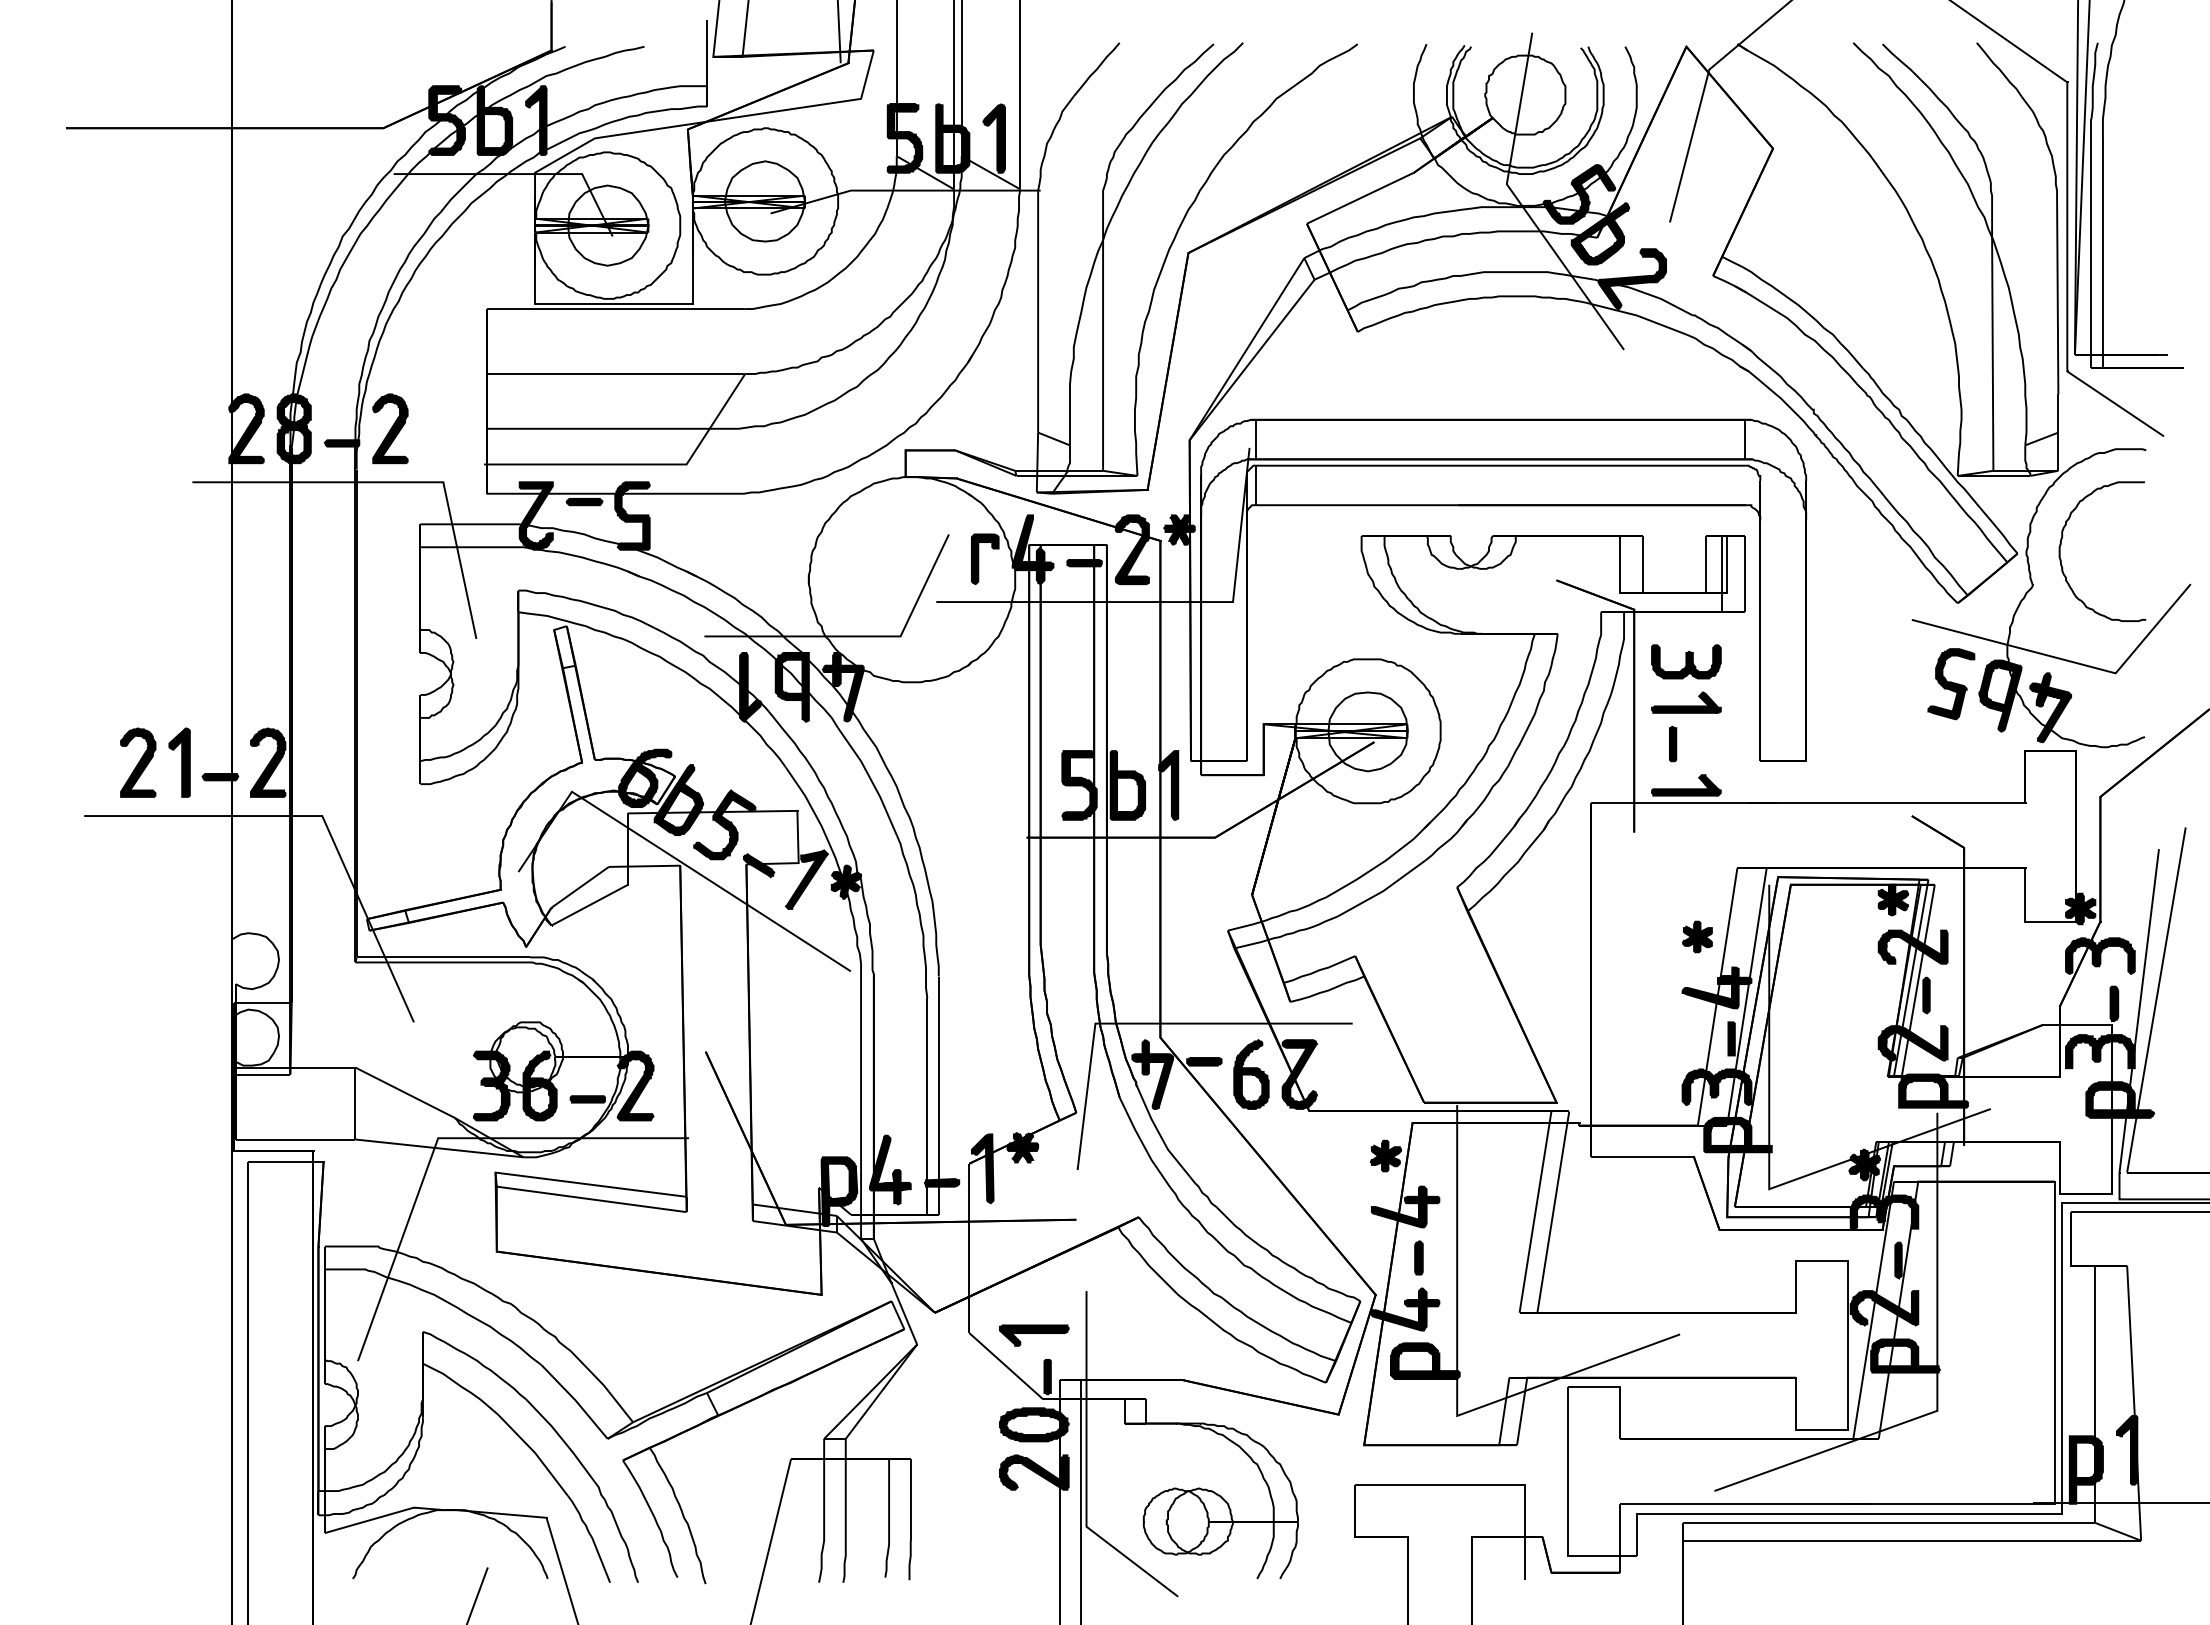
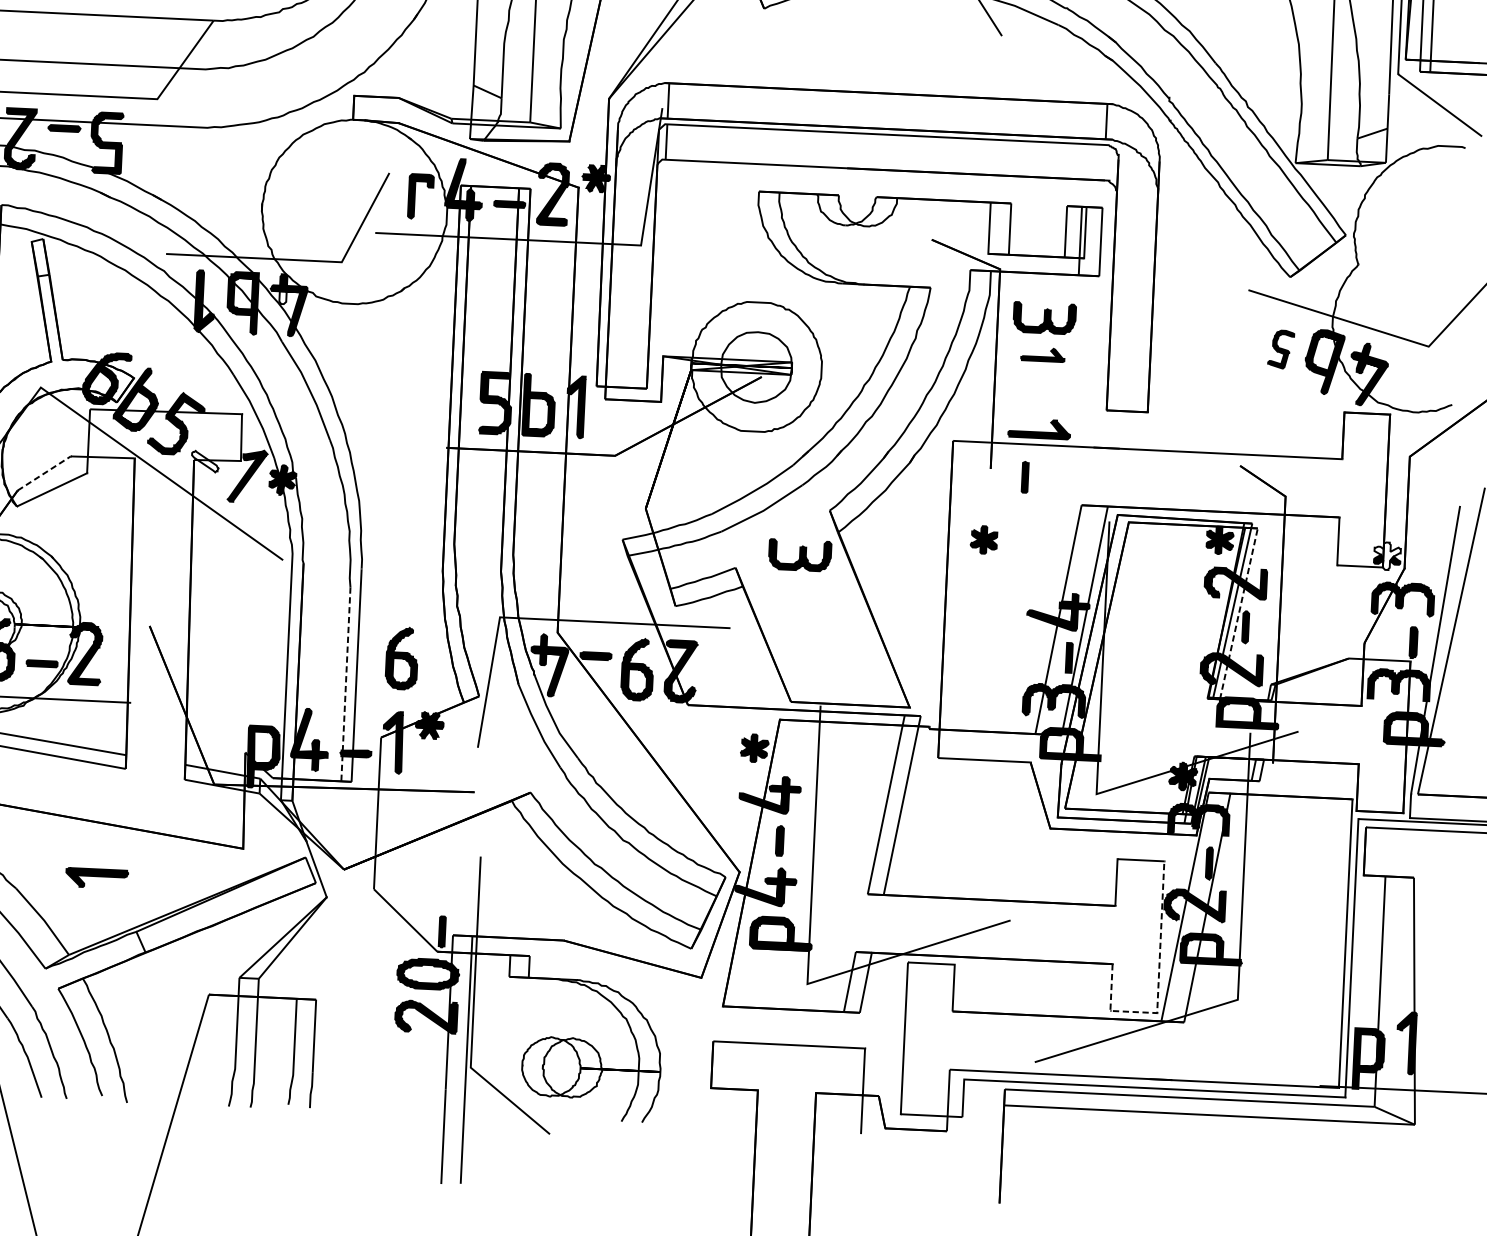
curve: (2061, 545) -> (1385, 229), removed
fill: (844, 679) -> (289, 298), removed
part: (1951, 684) -> (1281, 349), size x0.6
part: (1686, 702) -> (1043, 354), size x0.7
part: (1673, 744) -> (1025, 477), moved
fill: (758, 865) -> (204, 461), removed
line: (580, 887) -> (44, 473), solid -> dashed
fill: (2080, 908) -> (1387, 555), removed
part: (1697, 936) -> (984, 539), moved
part: (1426, 938) -> (800, 555), added
line: (1918, 980) -> (1239, 613), solid -> dashed
part: (988, 1074) -> (402, 658), added
line: (927, 1106) -> (346, 684), solid -> dashed
part: (1034, 1335) -> (97, 878), moved
line: (1848, 1399) -> (1158, 985), solid -> dashed

